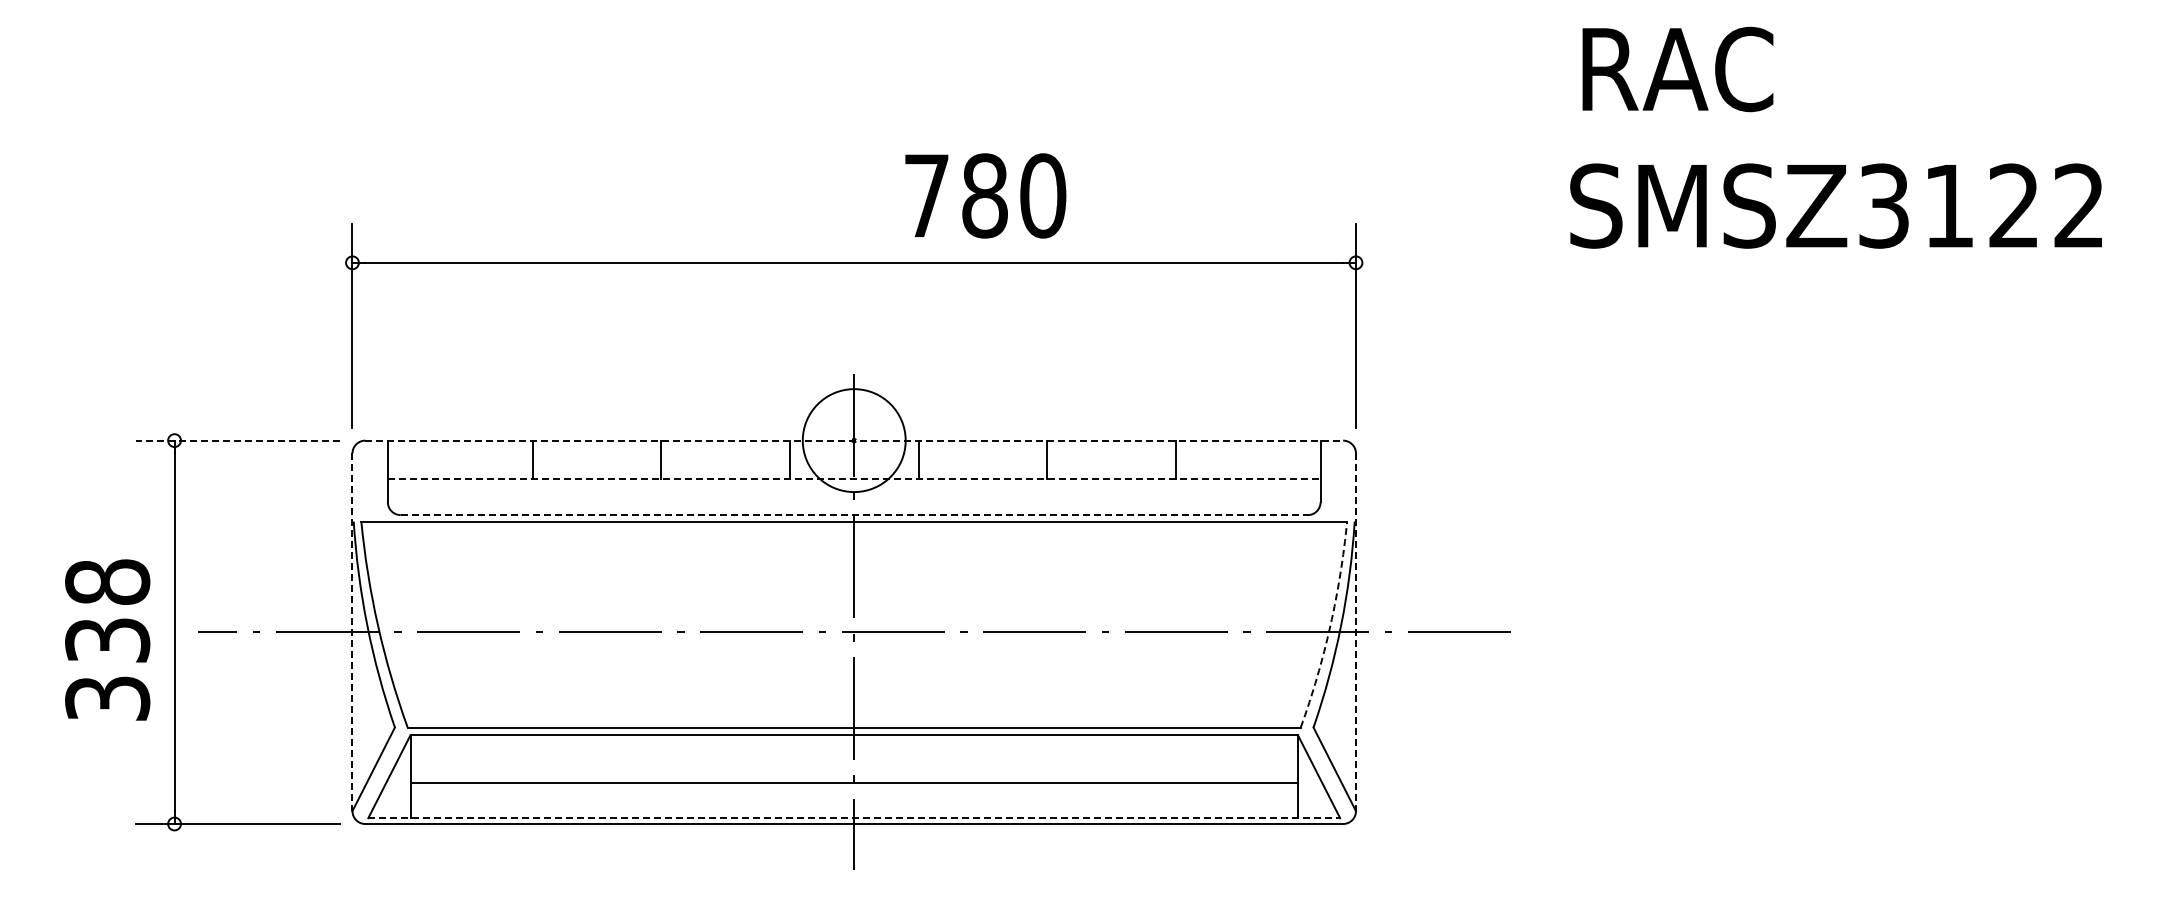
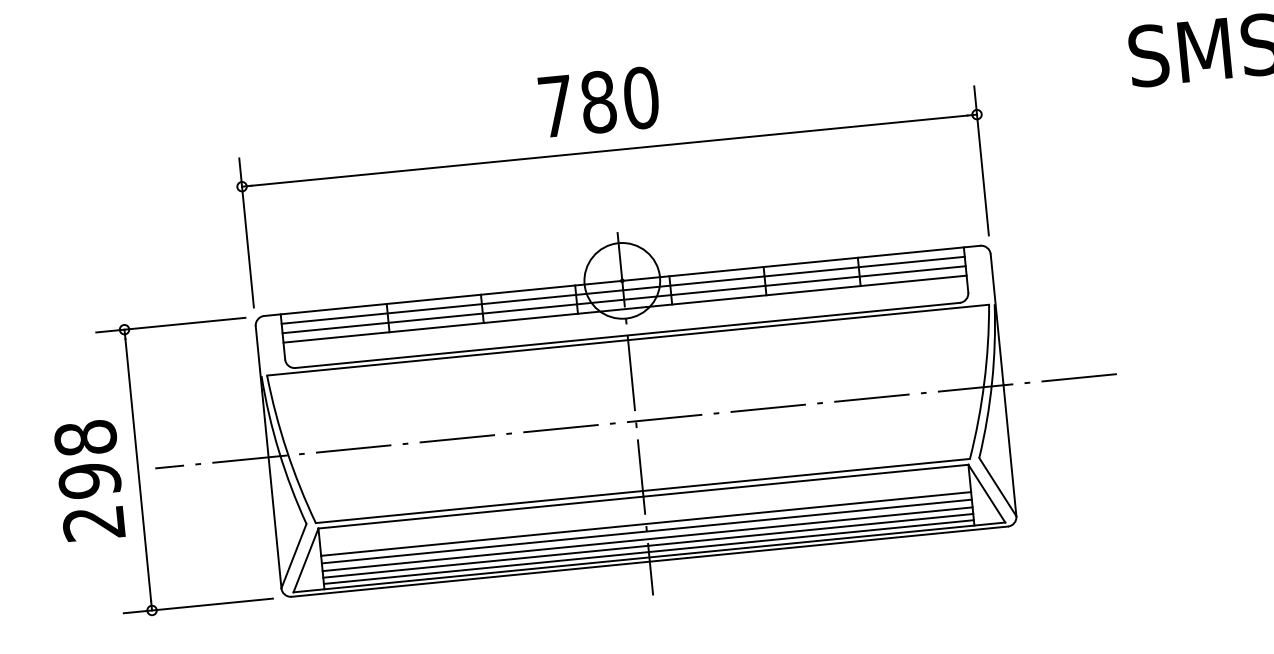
text: (985, 195) -> (599, 101), moved
line: (237, 440) -> (170, 325), dashed -> solid
line: (854, 440) -> (622, 280), dashed -> solid
line: (853, 453) -> (622, 290), added
line: (853, 466) -> (623, 299), added
line: (854, 479) -> (625, 309), dashed -> solid
line: (854, 515) -> (627, 335), dashed -> solid
arc: (1330, 625) -> (984, 382), dashed -> solid
line: (352, 632) -> (268, 457), dashed -> solid
line: (1355, 632) -> (1003, 385), dashed -> solid
text: (107, 668) -> (91, 501), 338 -> 298
line: (853, 772) -> (645, 524), added
line: (853, 793) -> (647, 539), added
line: (853, 802) -> (647, 545), added
line: (853, 810) -> (648, 551), added
line: (854, 818) -> (649, 557), dashed -> solid

